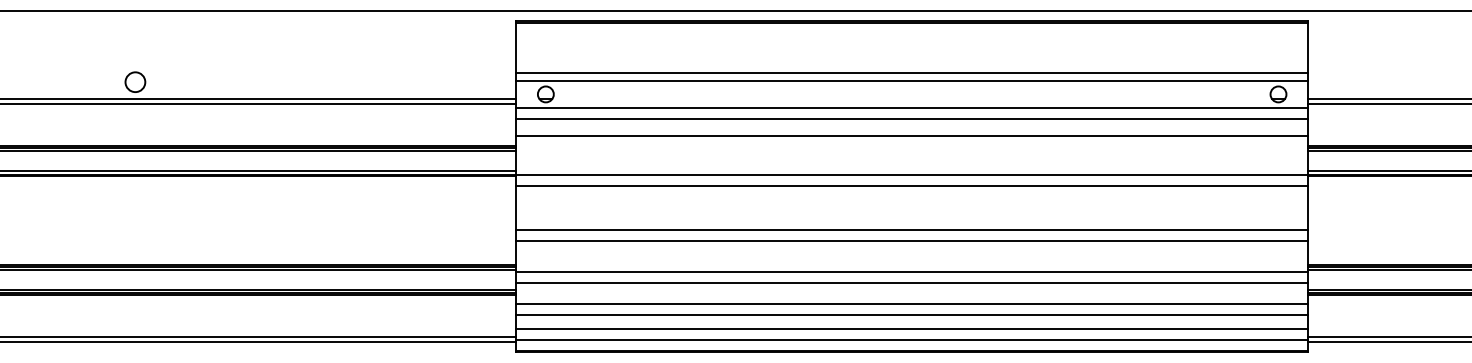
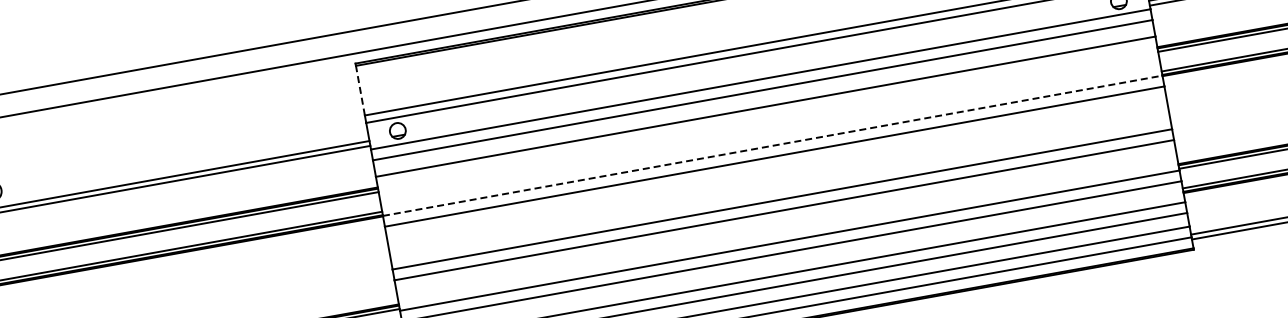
line: (516, 47) -> (360, 89), solid -> dashed
line: (912, 175) -> (773, 145), solid -> dashed

